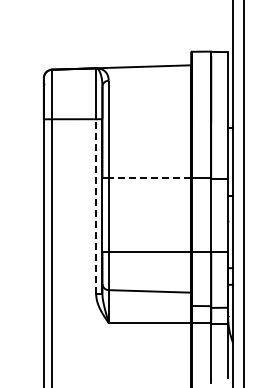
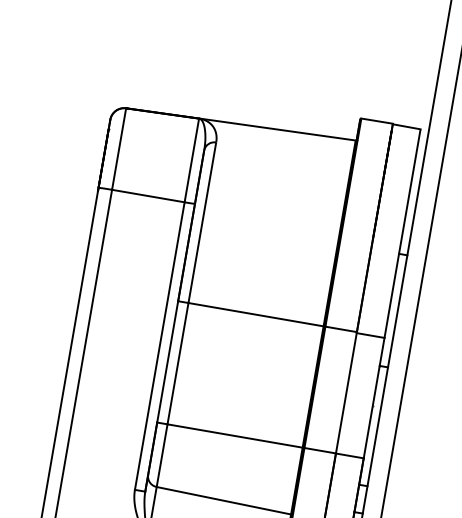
line: (149, 178) -> (255, 314), dashed -> solid
line: (96, 206) -> (160, 345), dashed -> solid

